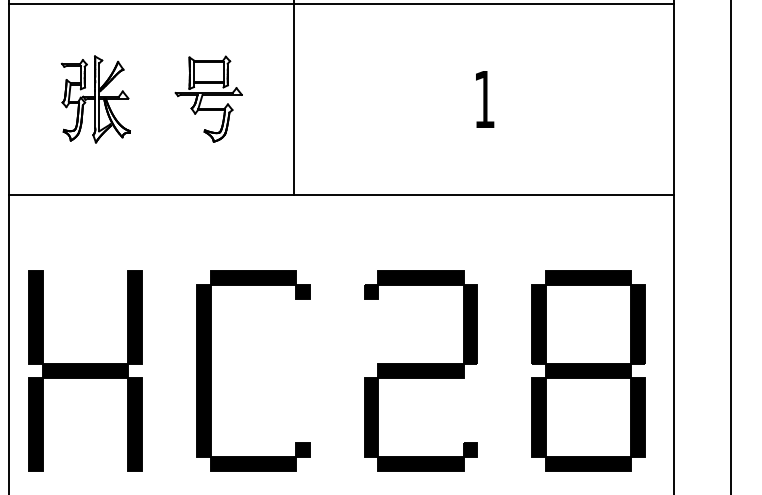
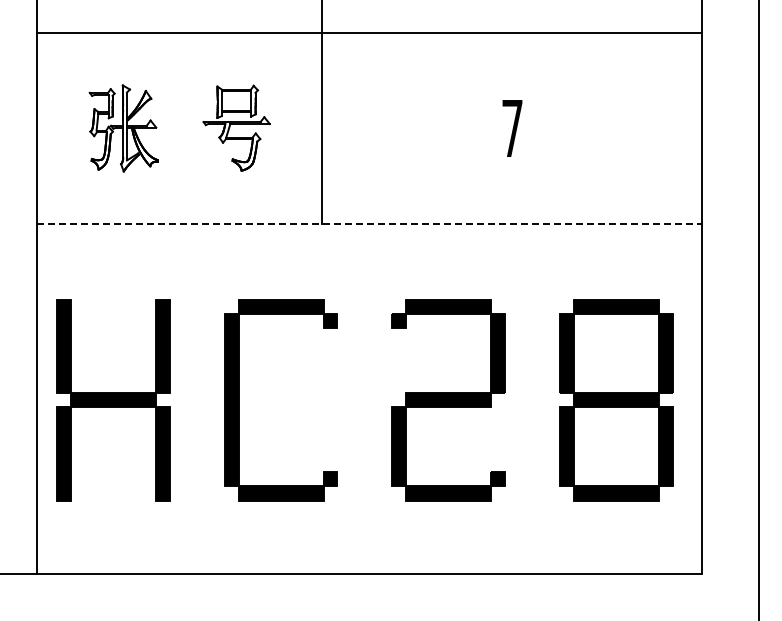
text: (484, 99) -> (512, 128), 1 -> 7
line: (341, 194) -> (369, 223), solid -> dashed

